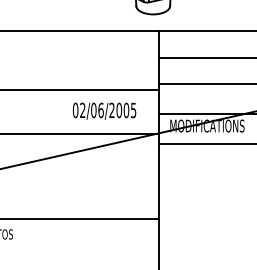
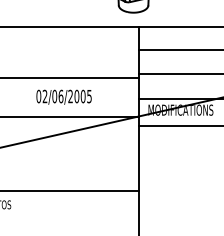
text: (103, 110) -> (63, 96), moved

